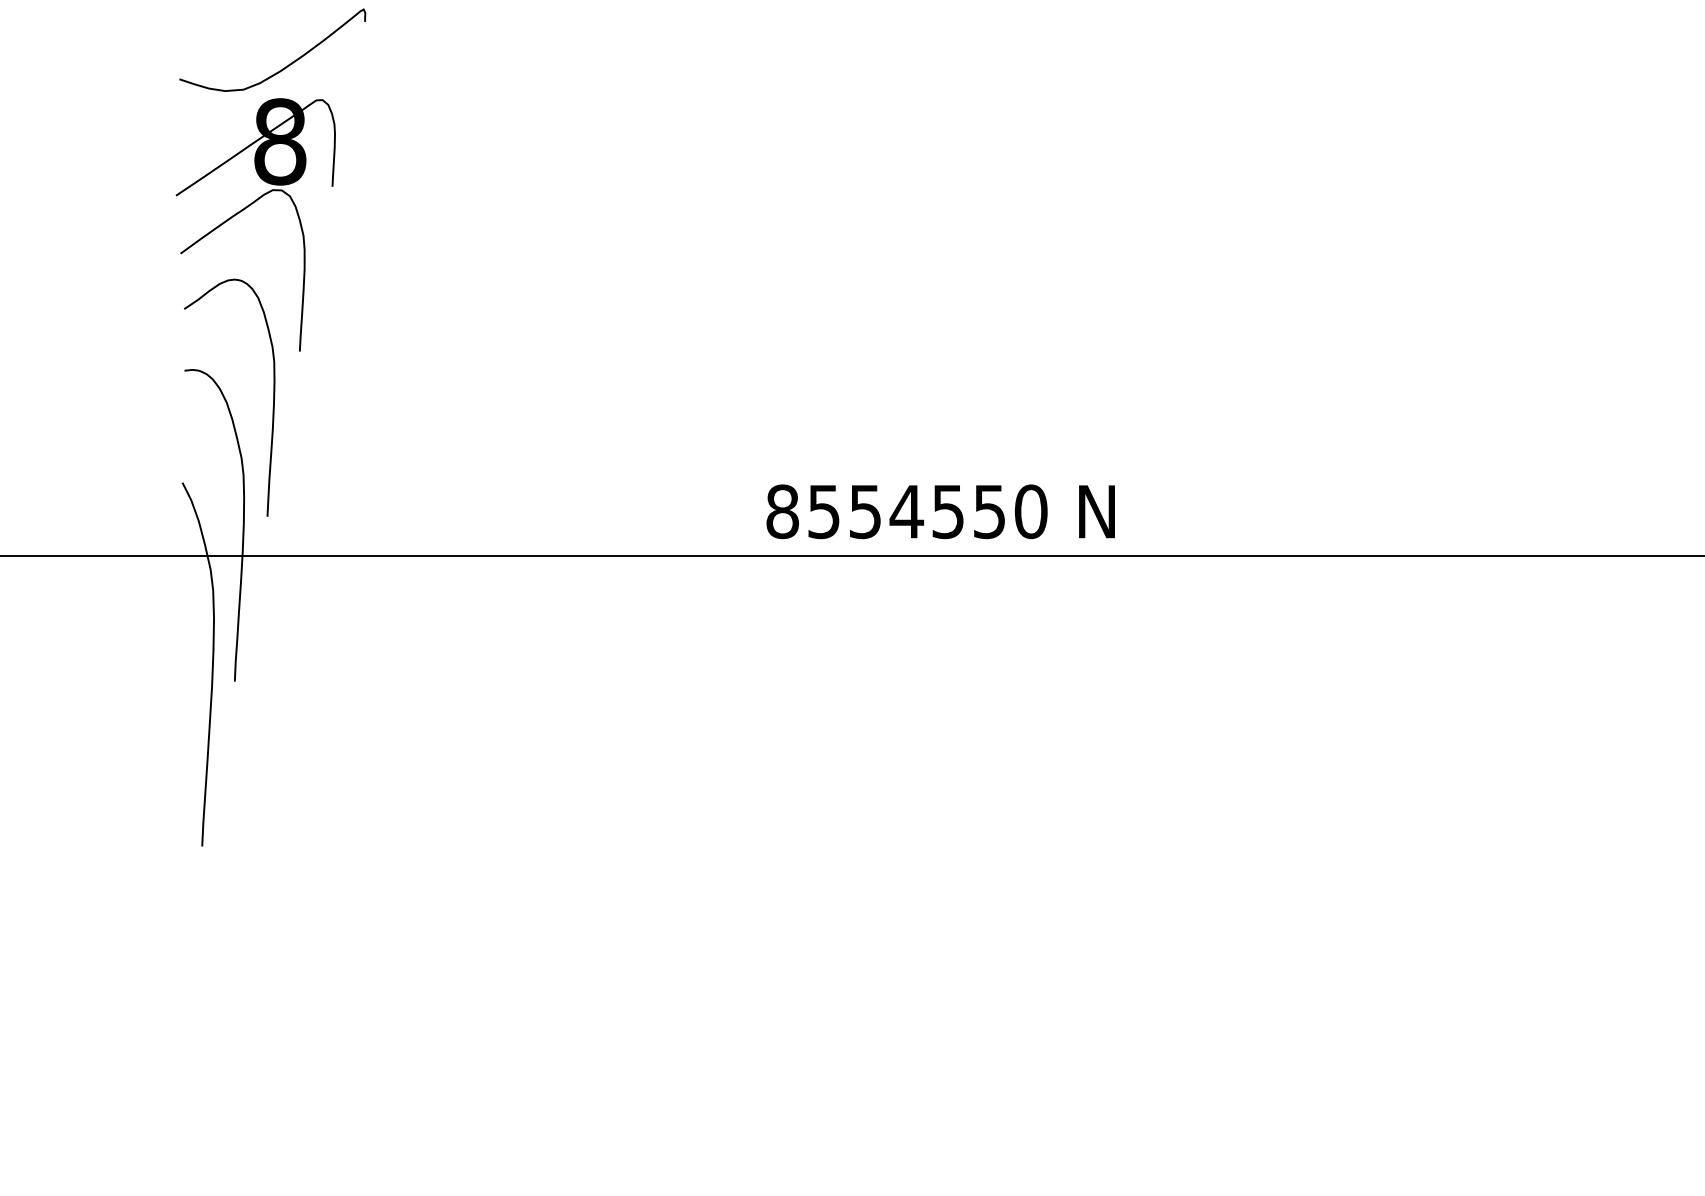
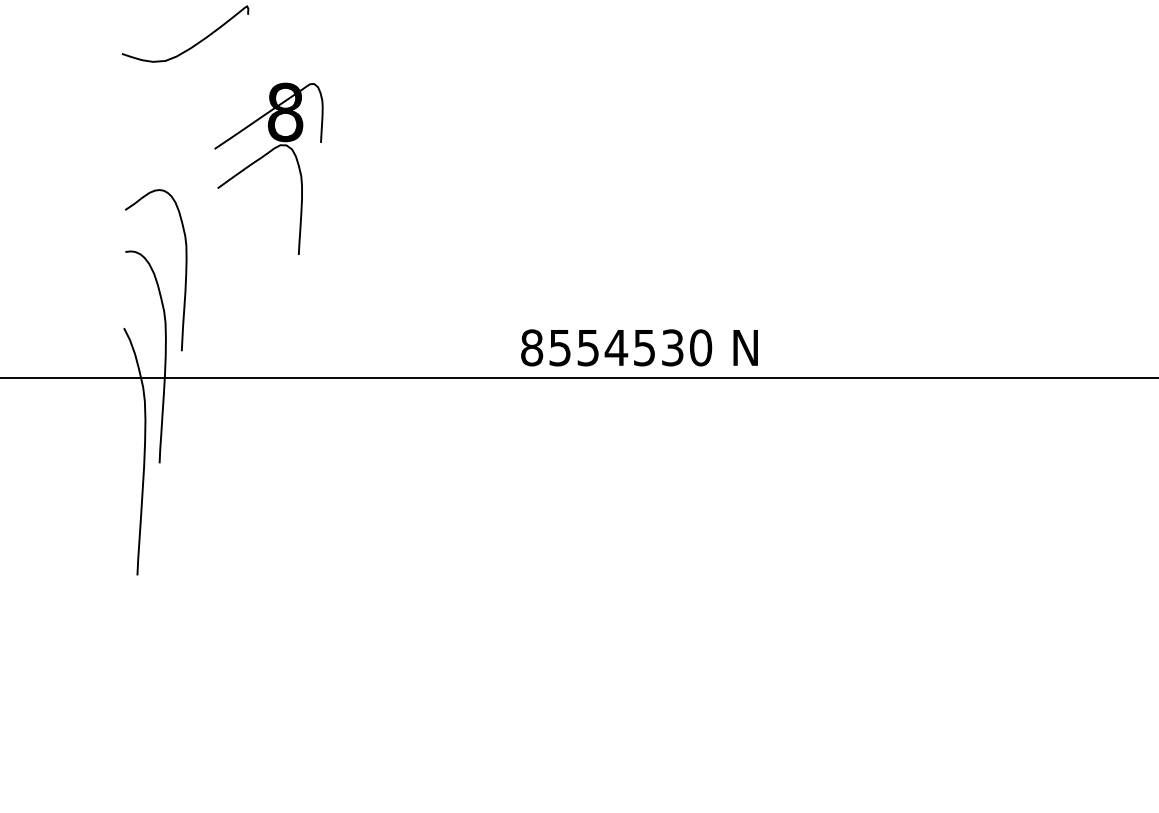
part: (246, 209) -> (262, 158), moved
text: (990, 511) -> (673, 347), 8554550 -> 8554530

